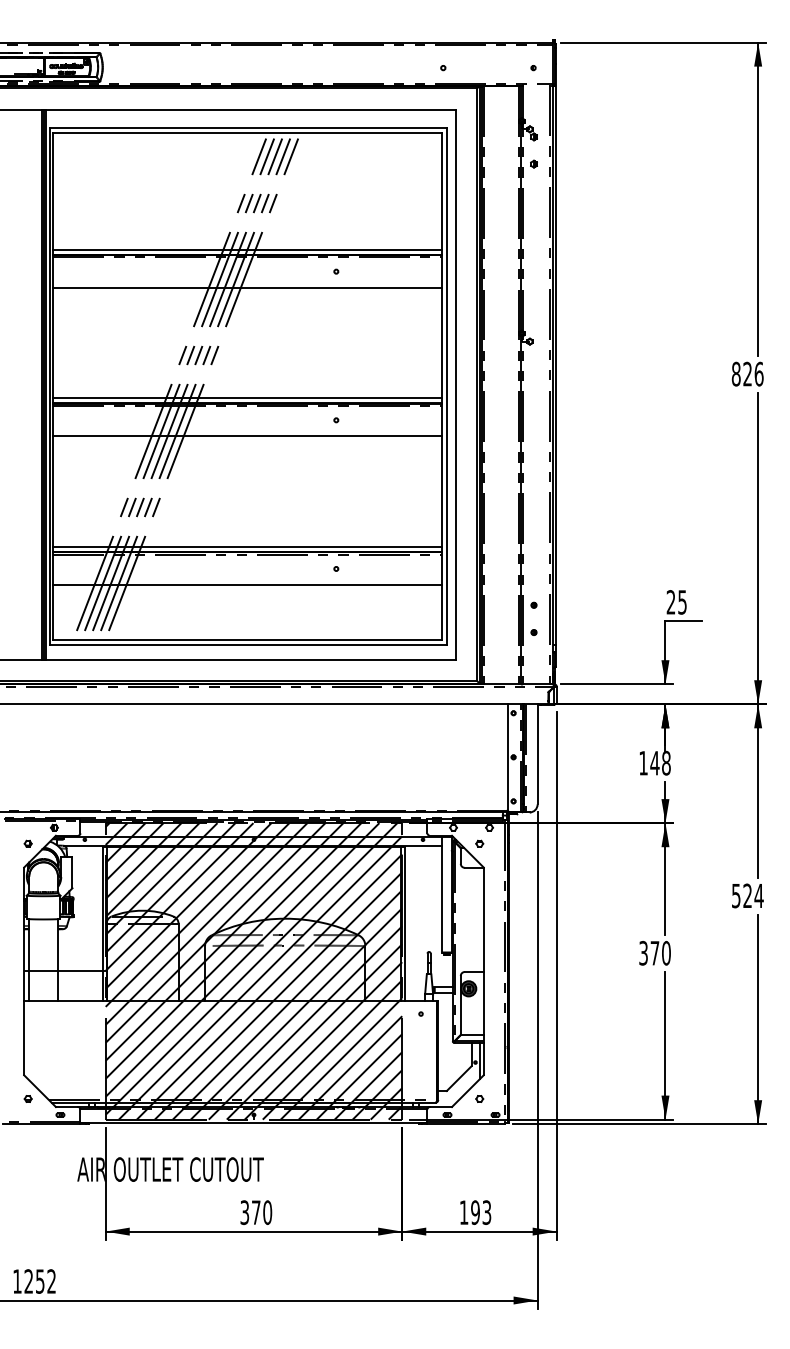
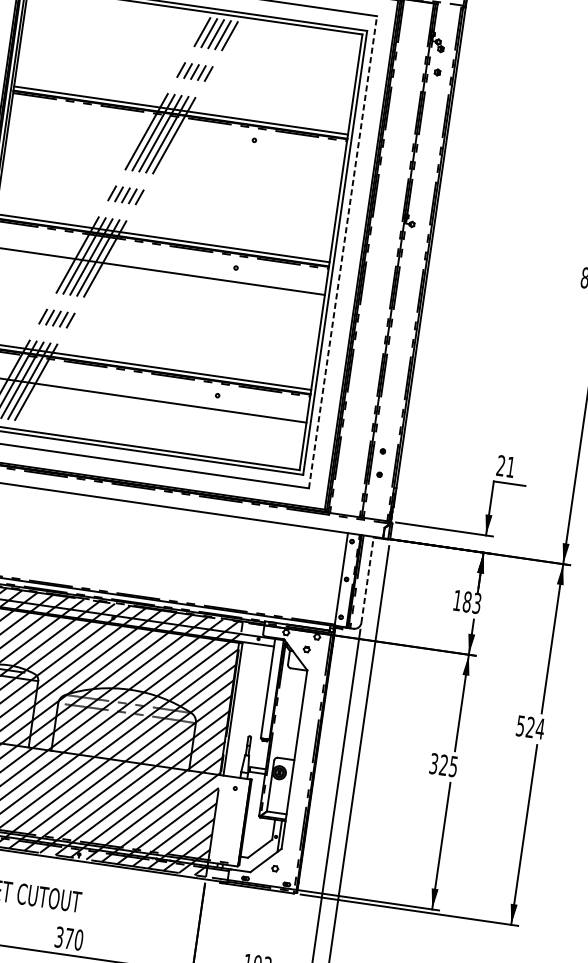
line: (247, 287) -> (176, 142), removed
line: (455, 384) -> (342, 252), solid -> dashed
text: (682, 602) -> (510, 467), 25 -> 21
line: (537, 753) -> (367, 579), solid -> dashed
text: (660, 762) -> (472, 602), 148 -> 183
text: (660, 952) -> (448, 765), 370 -> 325

